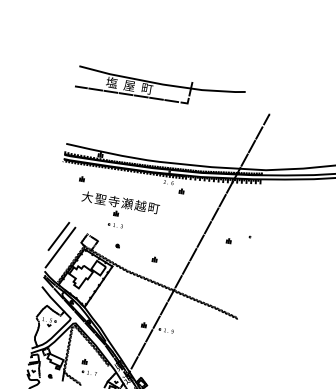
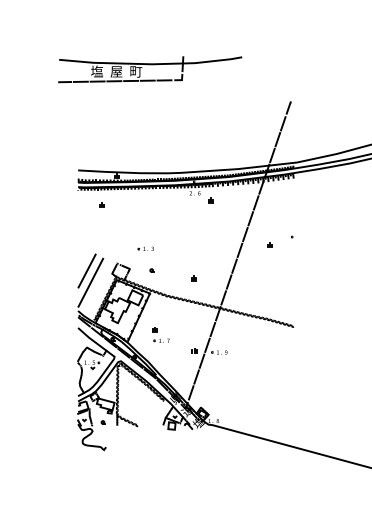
part: (160, 89) -> (150, 69), moved
part: (119, 206) -> (146, 227), removed
part: (89, 366) -> (160, 334), moved

